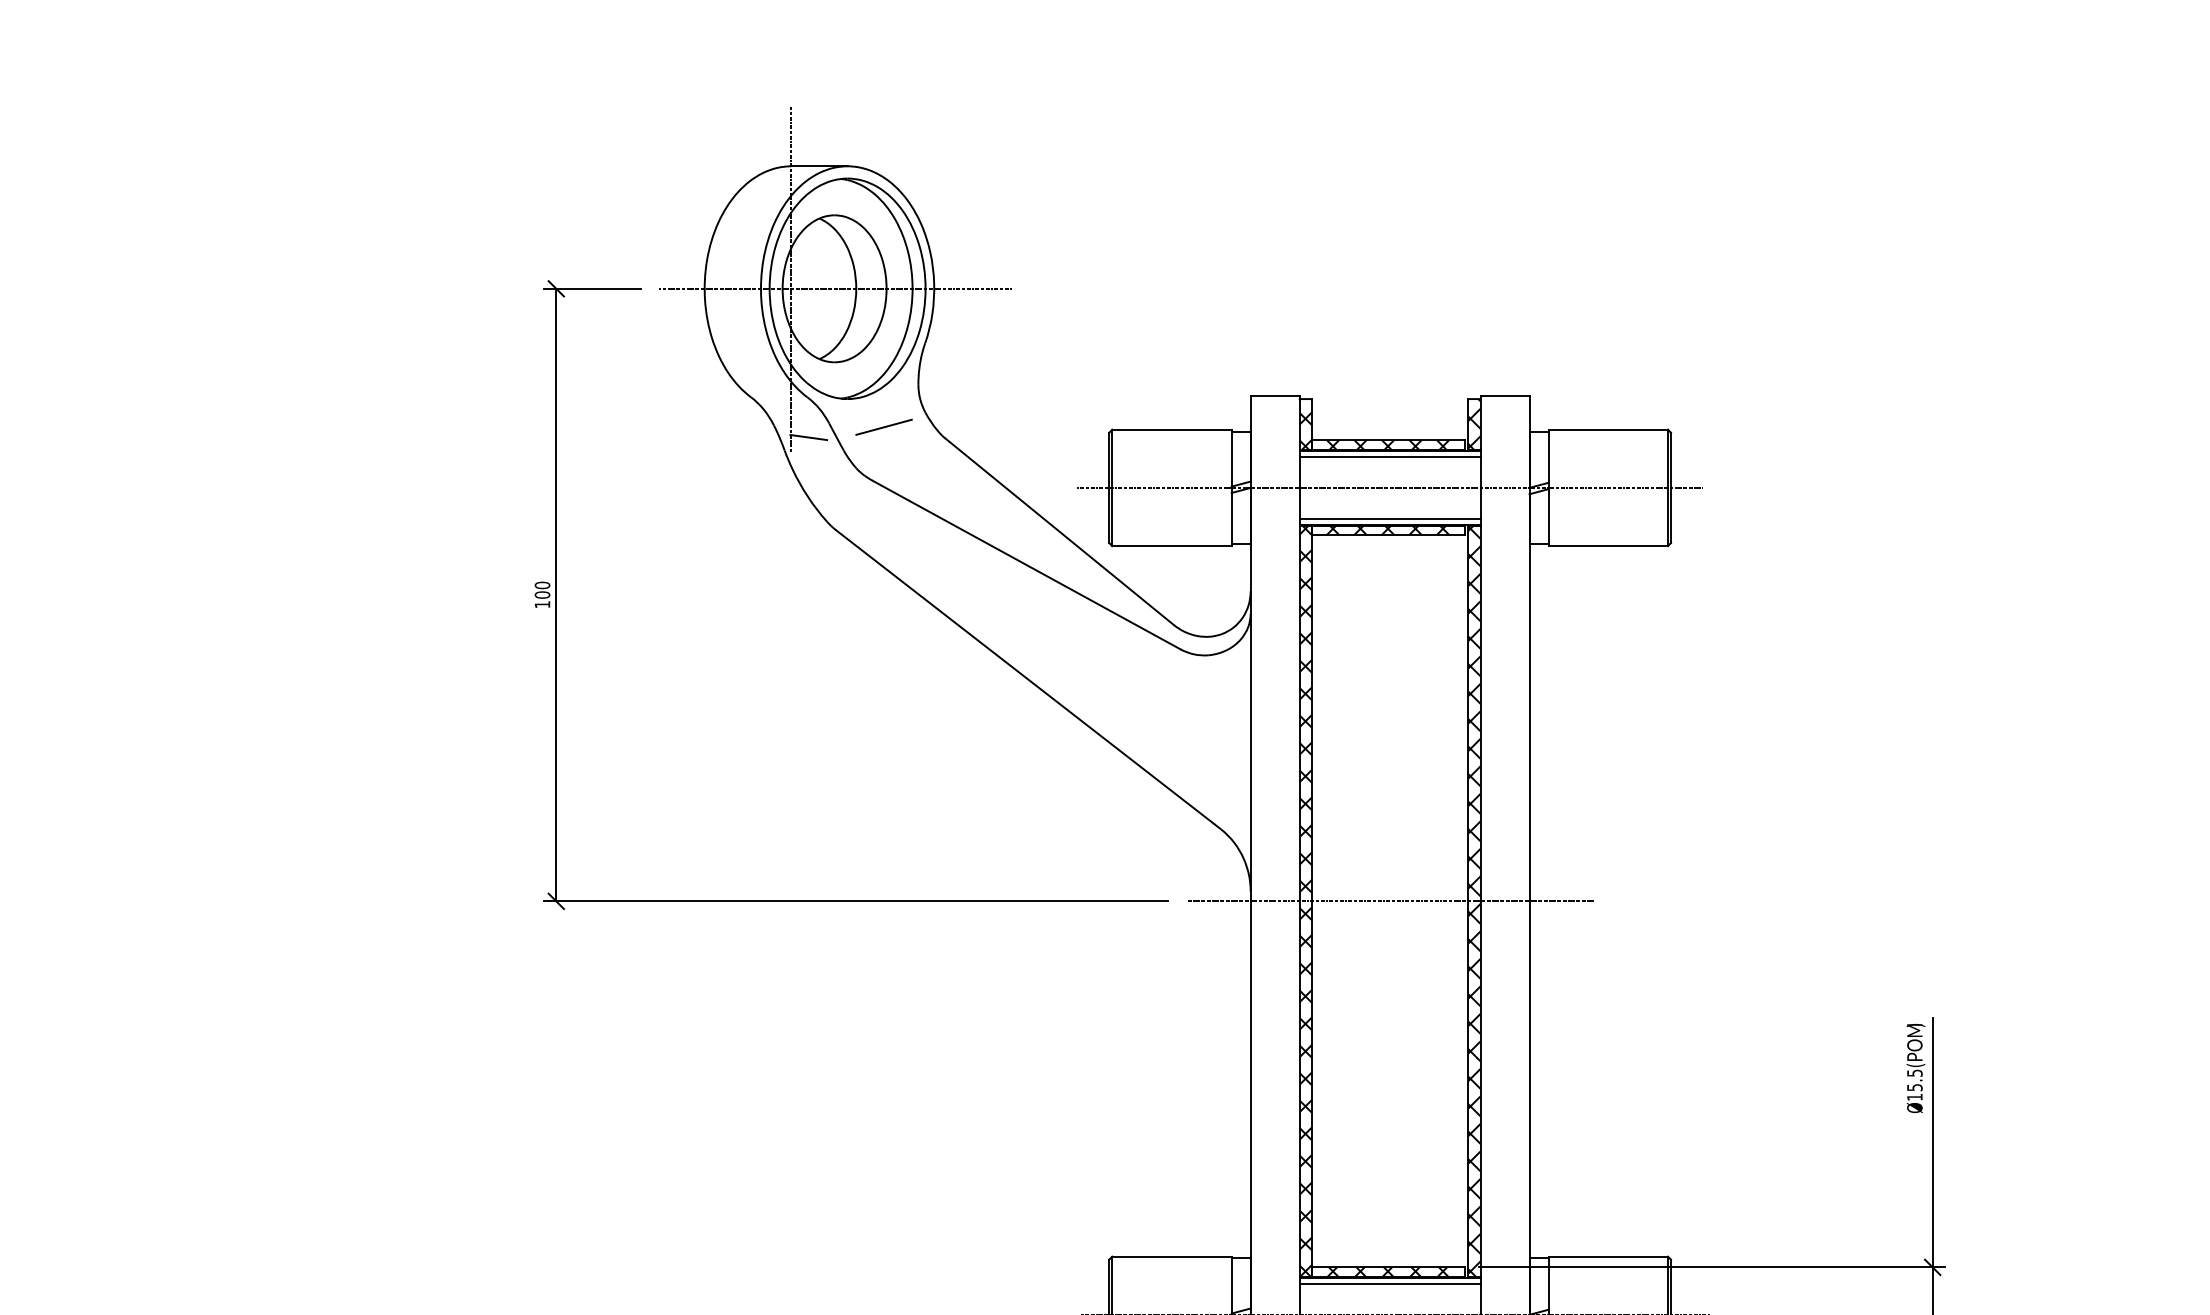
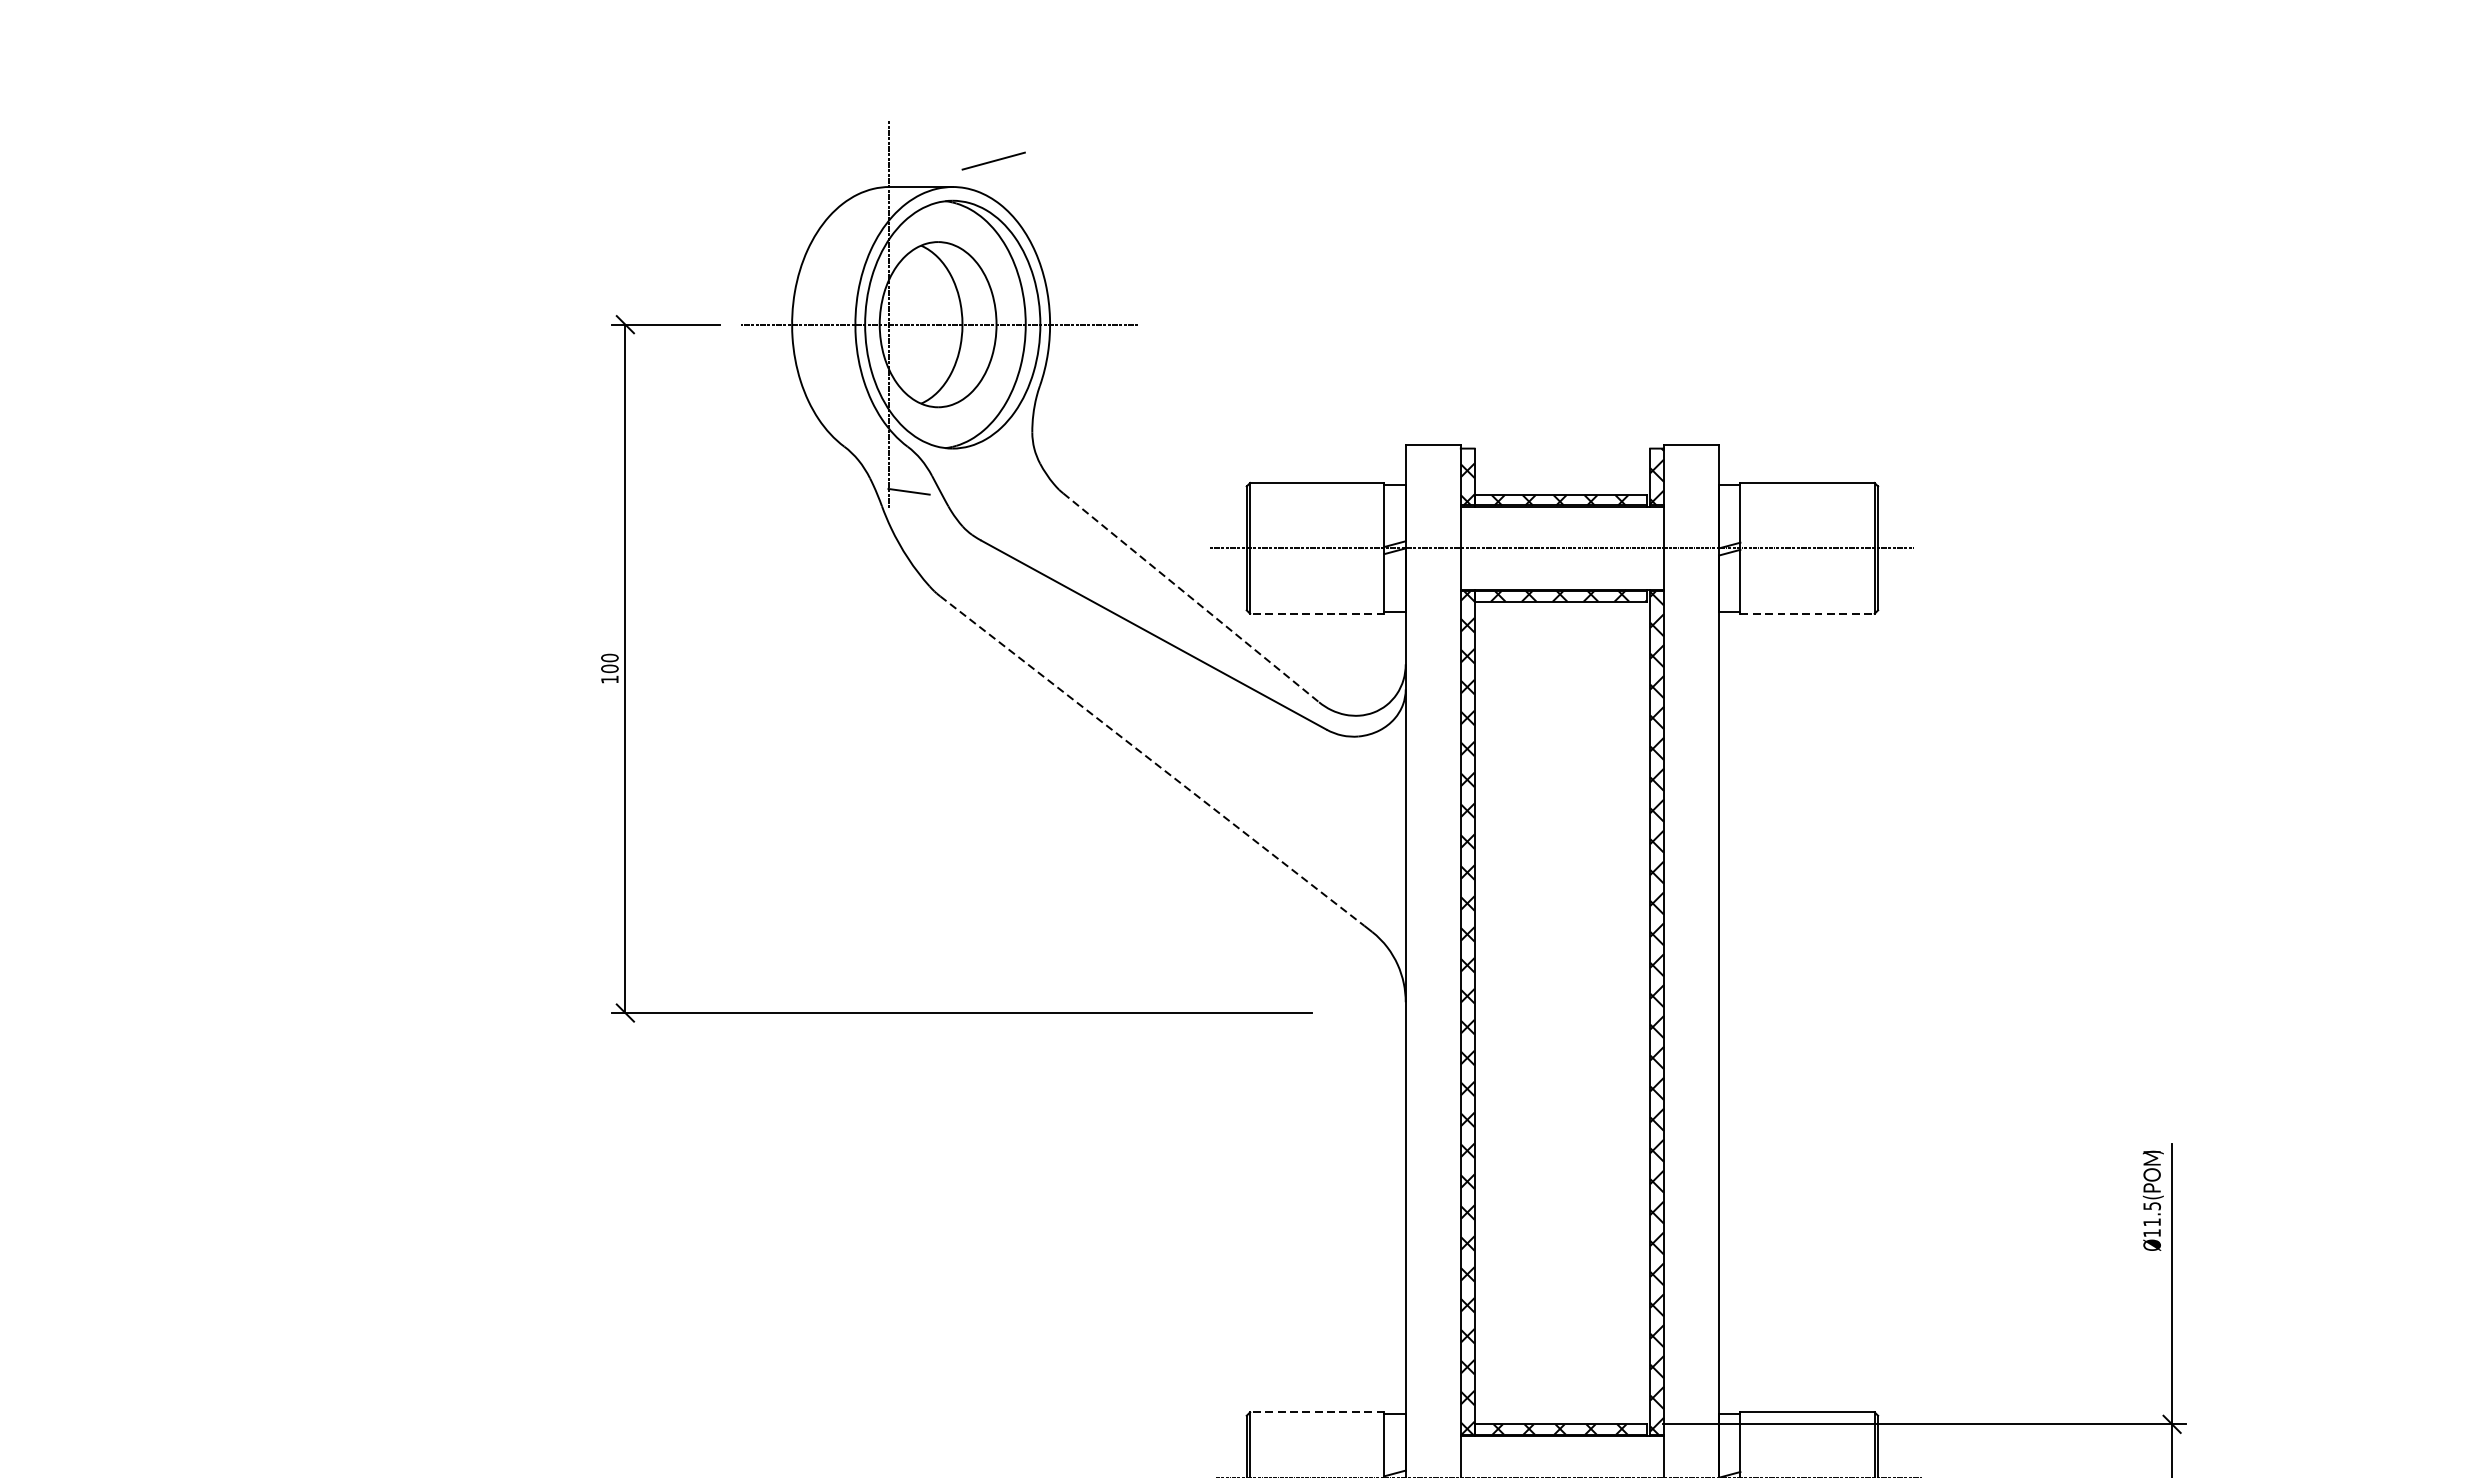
line: (883, 426) -> (993, 160), moved
line: (1389, 457) -> (1561, 514), removed
line: (1389, 518) -> (1561, 582), removed
line: (1059, 531) -> (1190, 597), solid -> dashed
line: (1172, 546) -> (1317, 614), solid -> dashed
line: (1608, 546) -> (1807, 614), solid -> dashed
line: (1025, 677) -> (1152, 761), solid -> dashed
line: (1389, 901) -> (1561, 1013), removed
text: (1914, 1087) -> (2151, 1222), Ø15.5( -> Ø11.5(
line: (1172, 1256) -> (1317, 1412), solid -> dashed
line: (1389, 1284) -> (1561, 1443), removed

